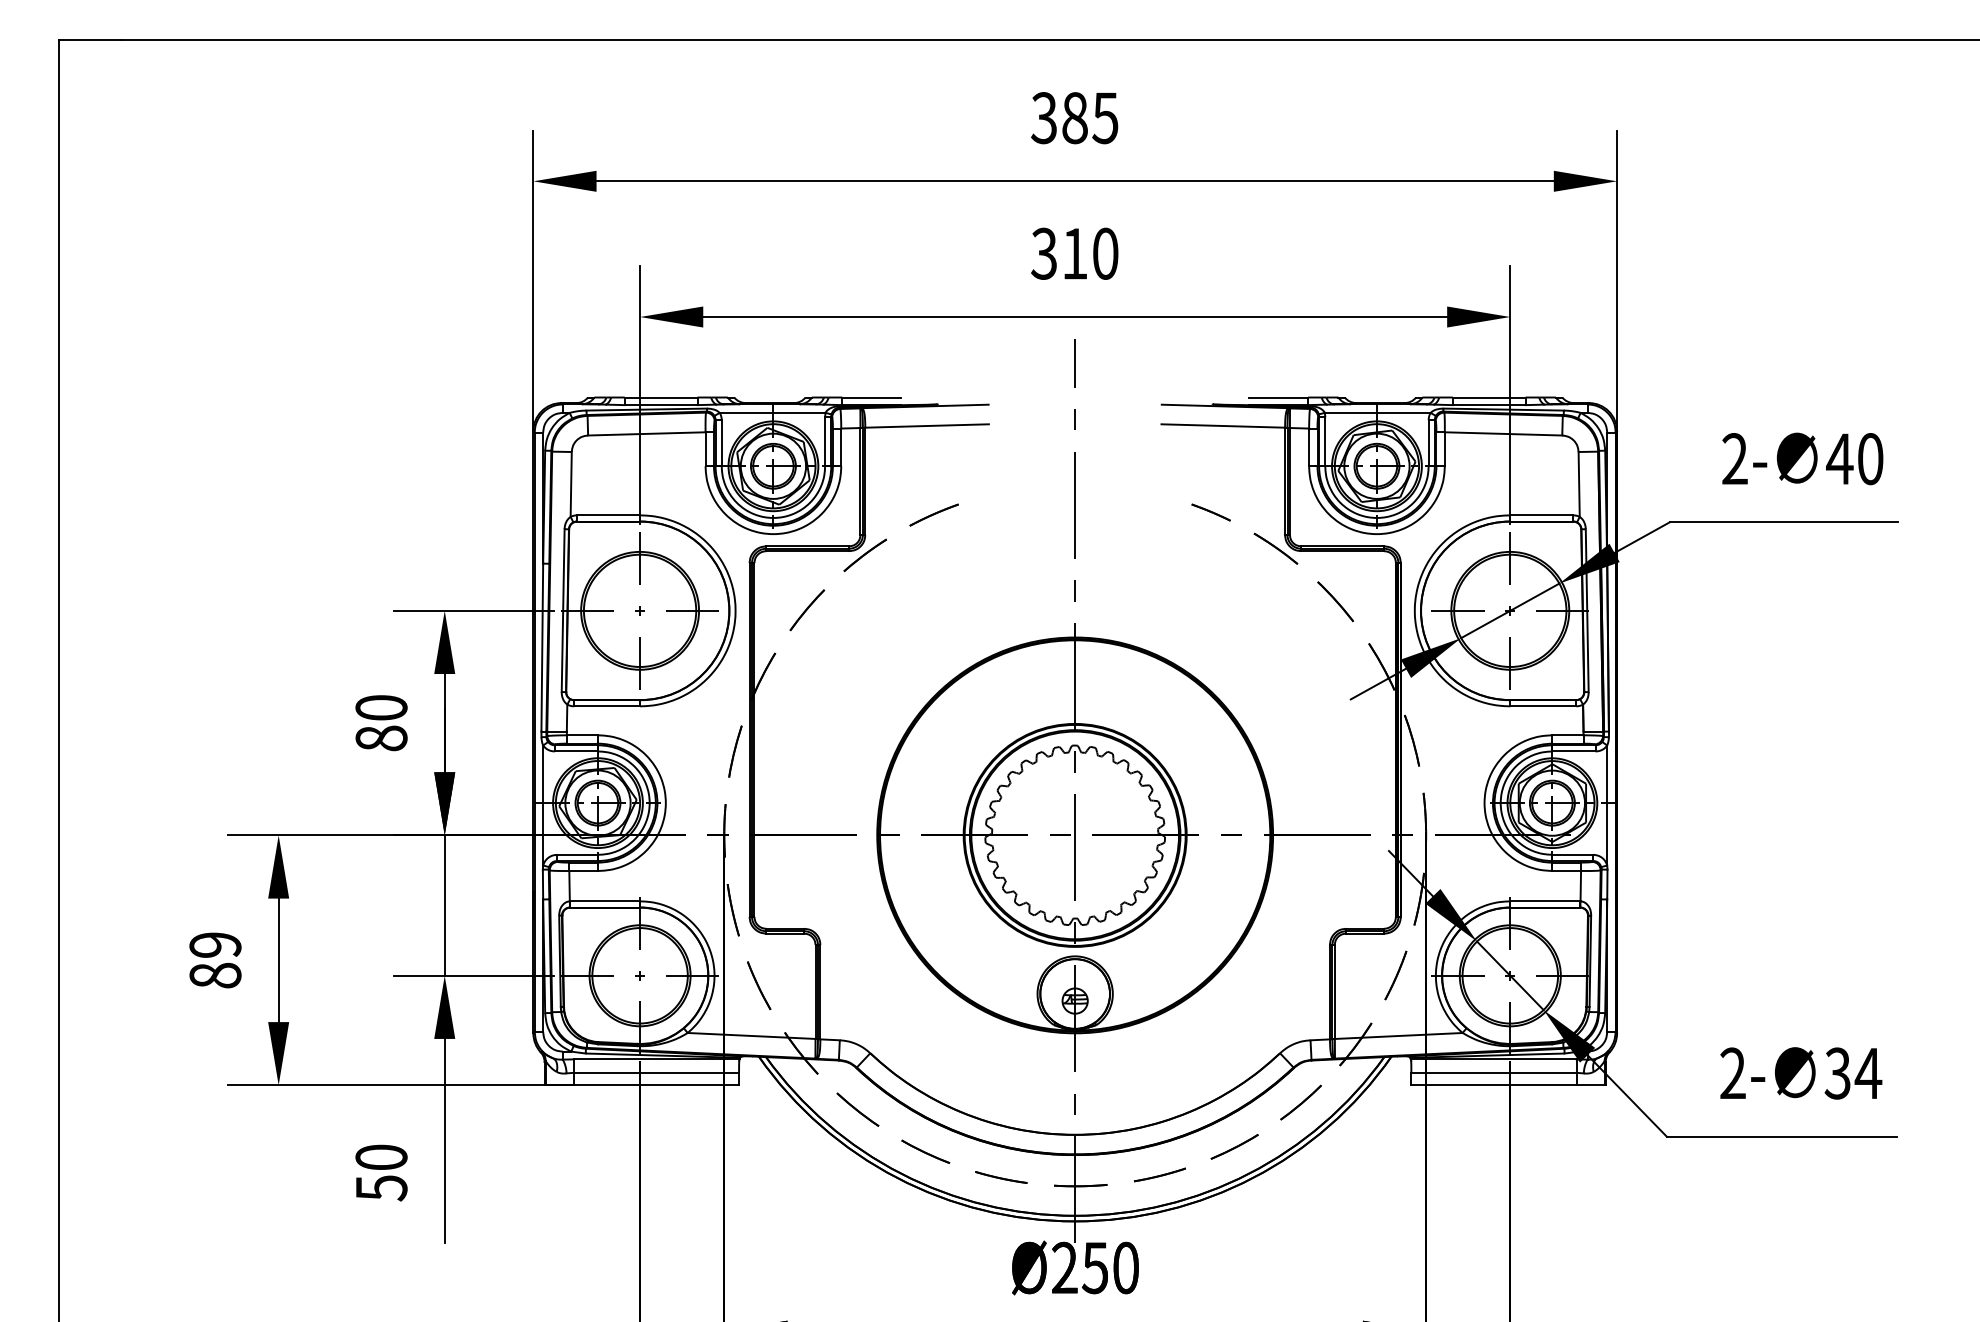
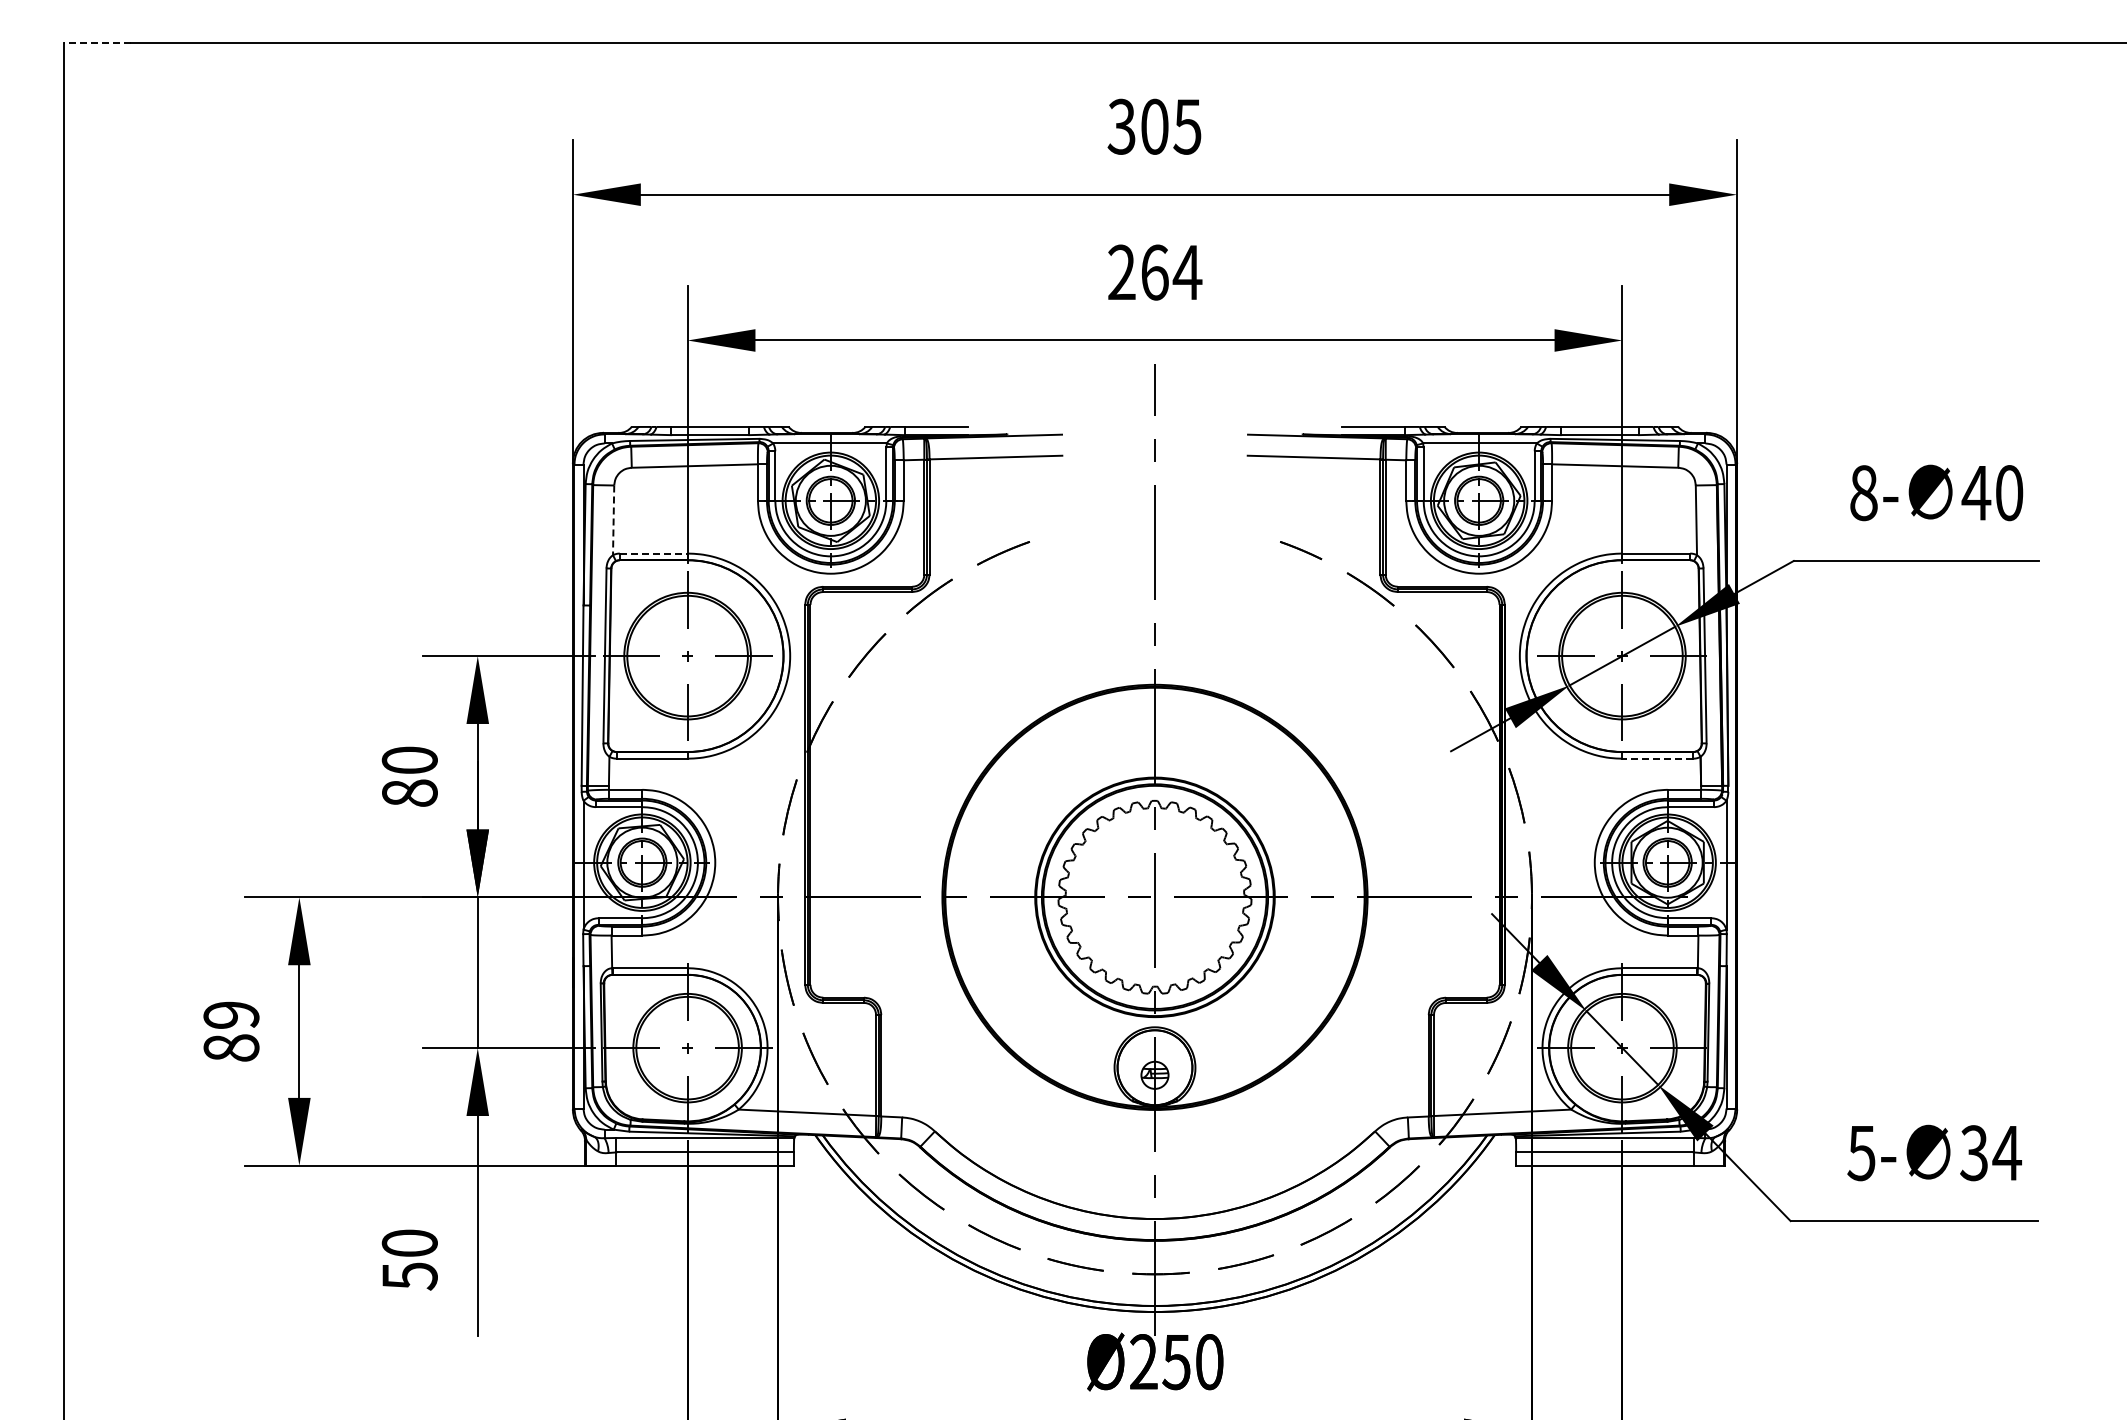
line: (89, 39) -> (96, 42), solid -> dashed
text: (1074, 117) -> (1154, 126), 385 -> 305
text: (1074, 253) -> (1154, 272), 310 -> 264
text: (1734, 459) -> (1863, 493), 2- -> 8-
line: (571, 484) -> (613, 520), solid -> dashed
line: (608, 515) -> (653, 553), solid -> dashed
line: (1542, 706) -> (1657, 758), solid -> dashed
text: (1732, 1073) -> (1861, 1153), 2- -> 5-

